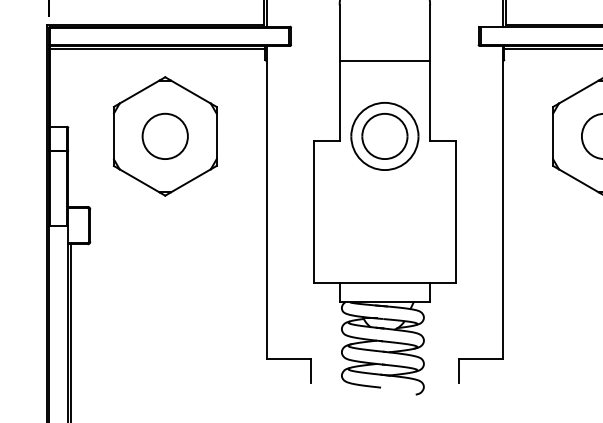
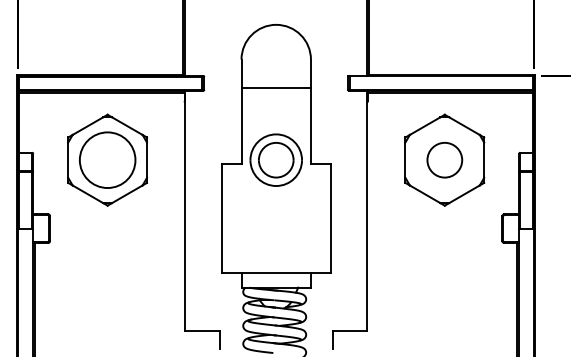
line: (383, 61) -> (275, 88), moved
circle: (165, 135) -> (107, 159), size x1.6

